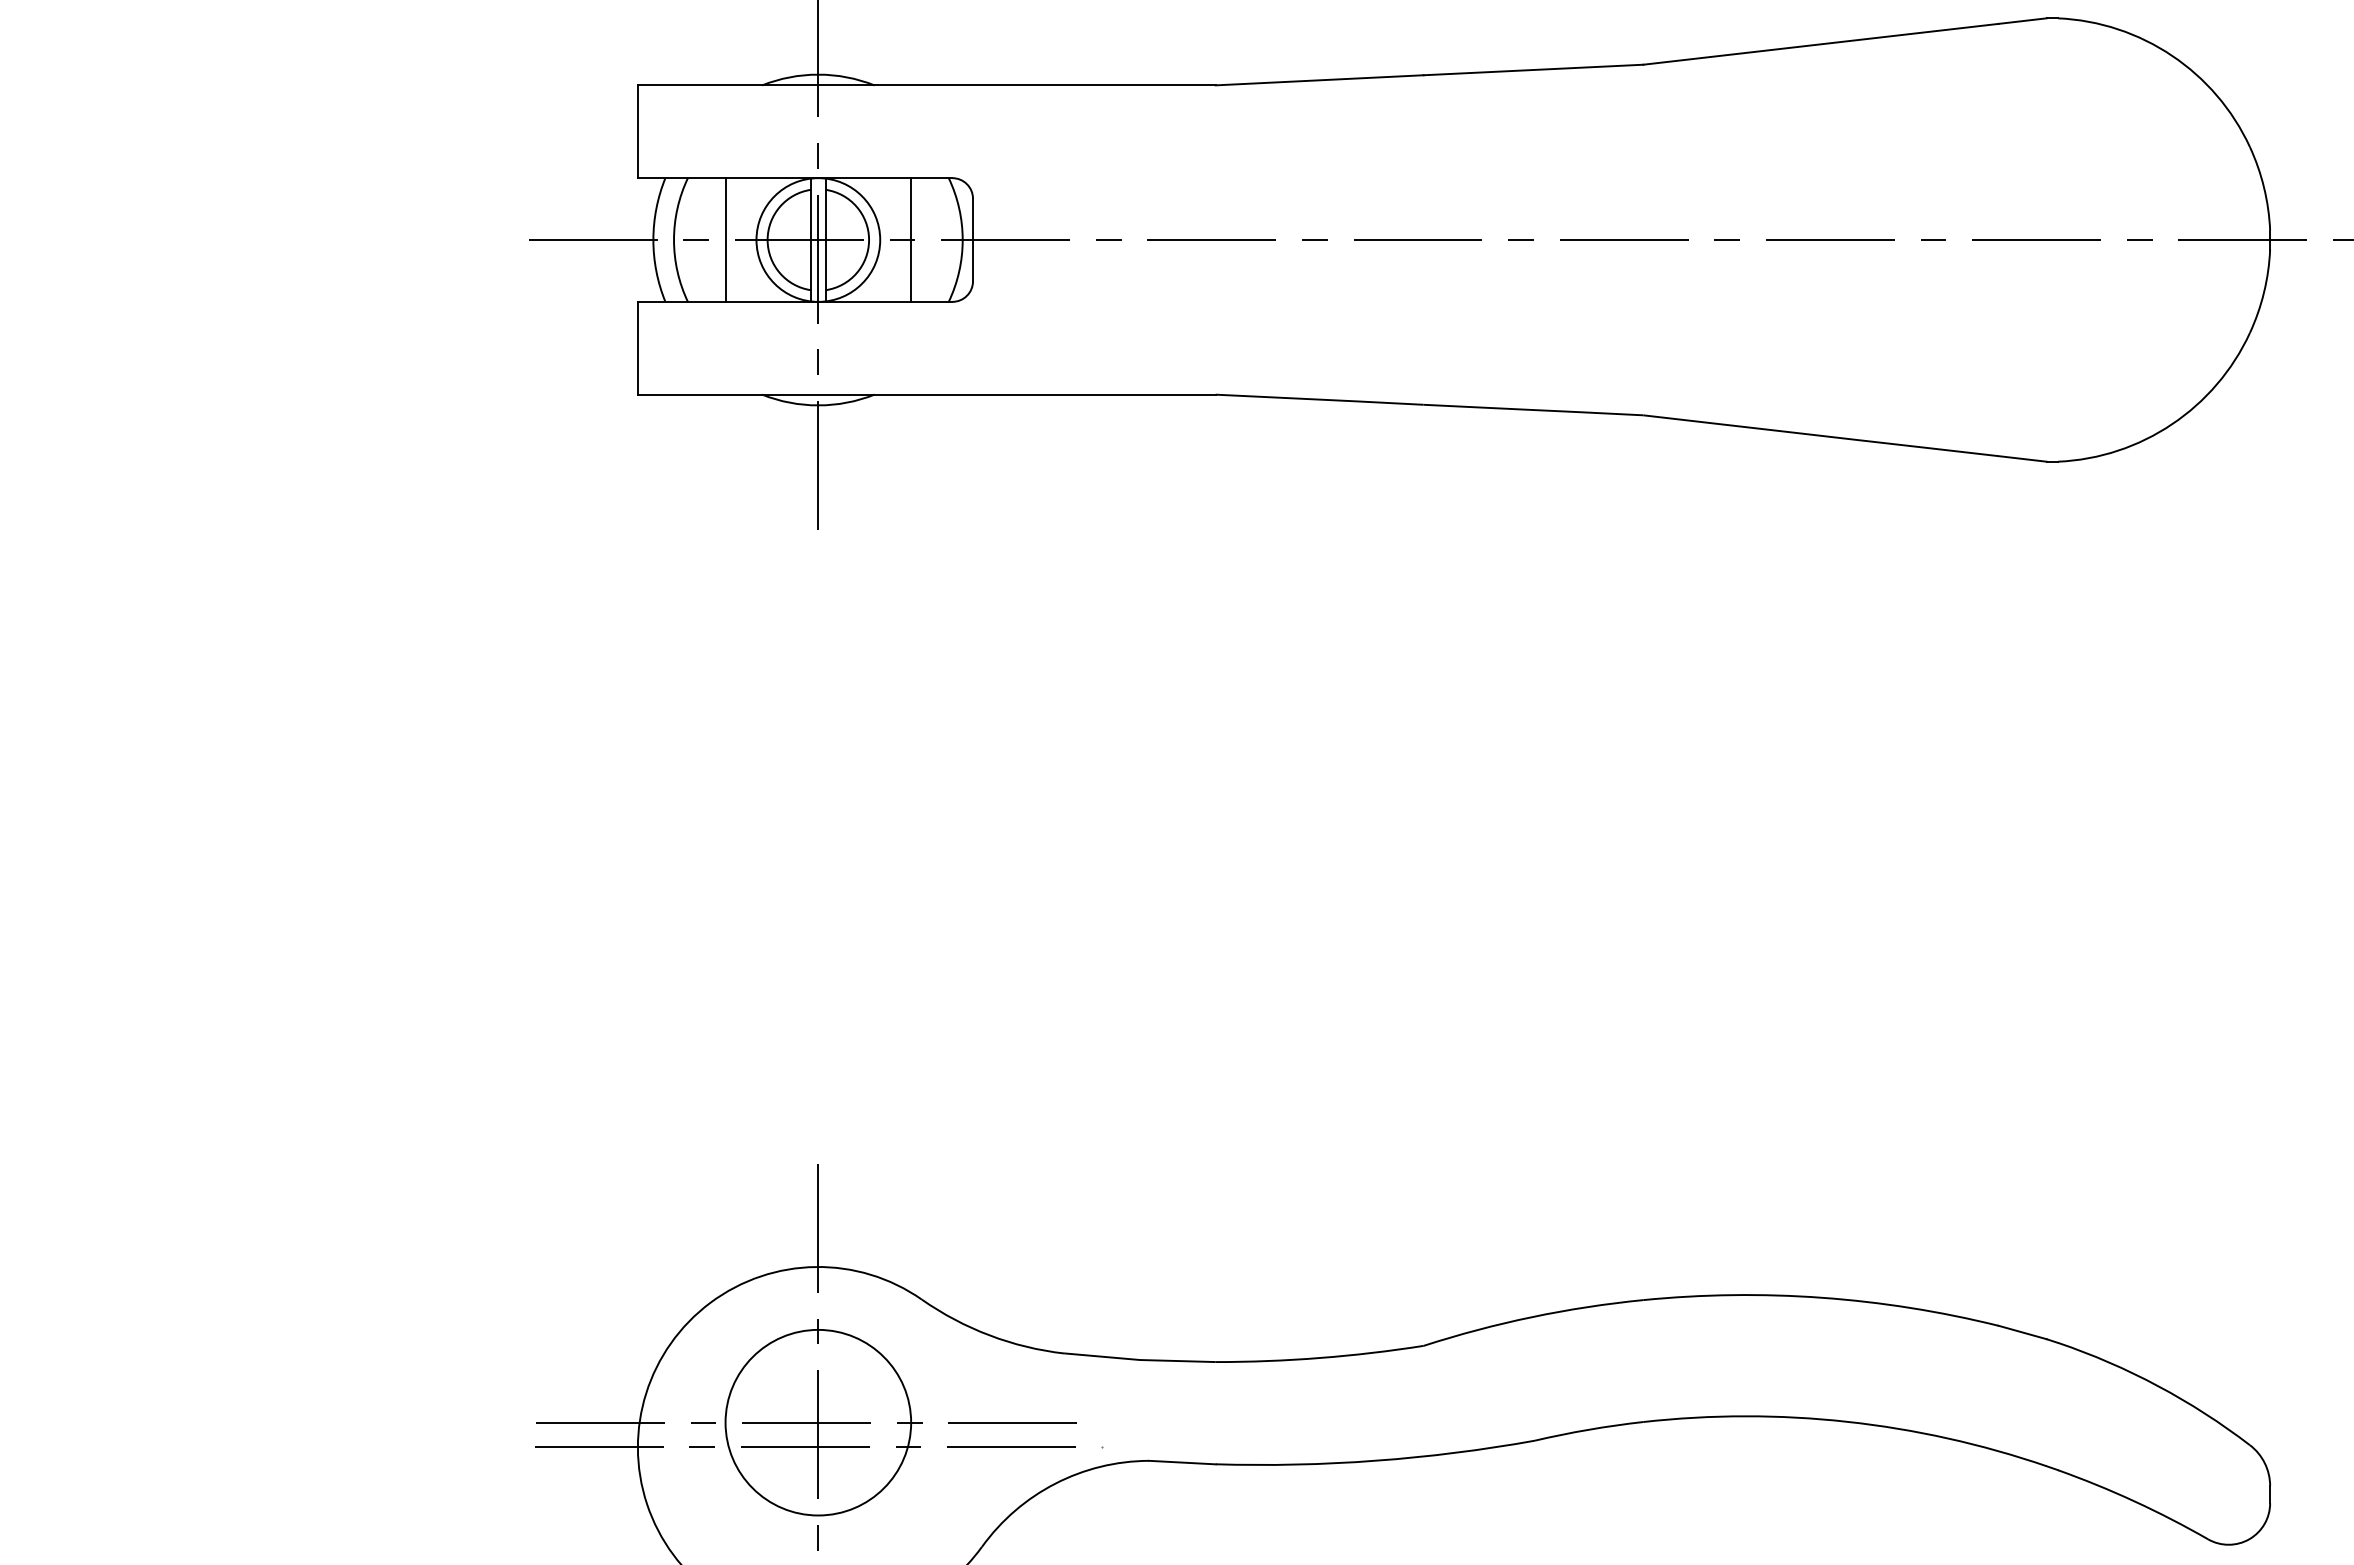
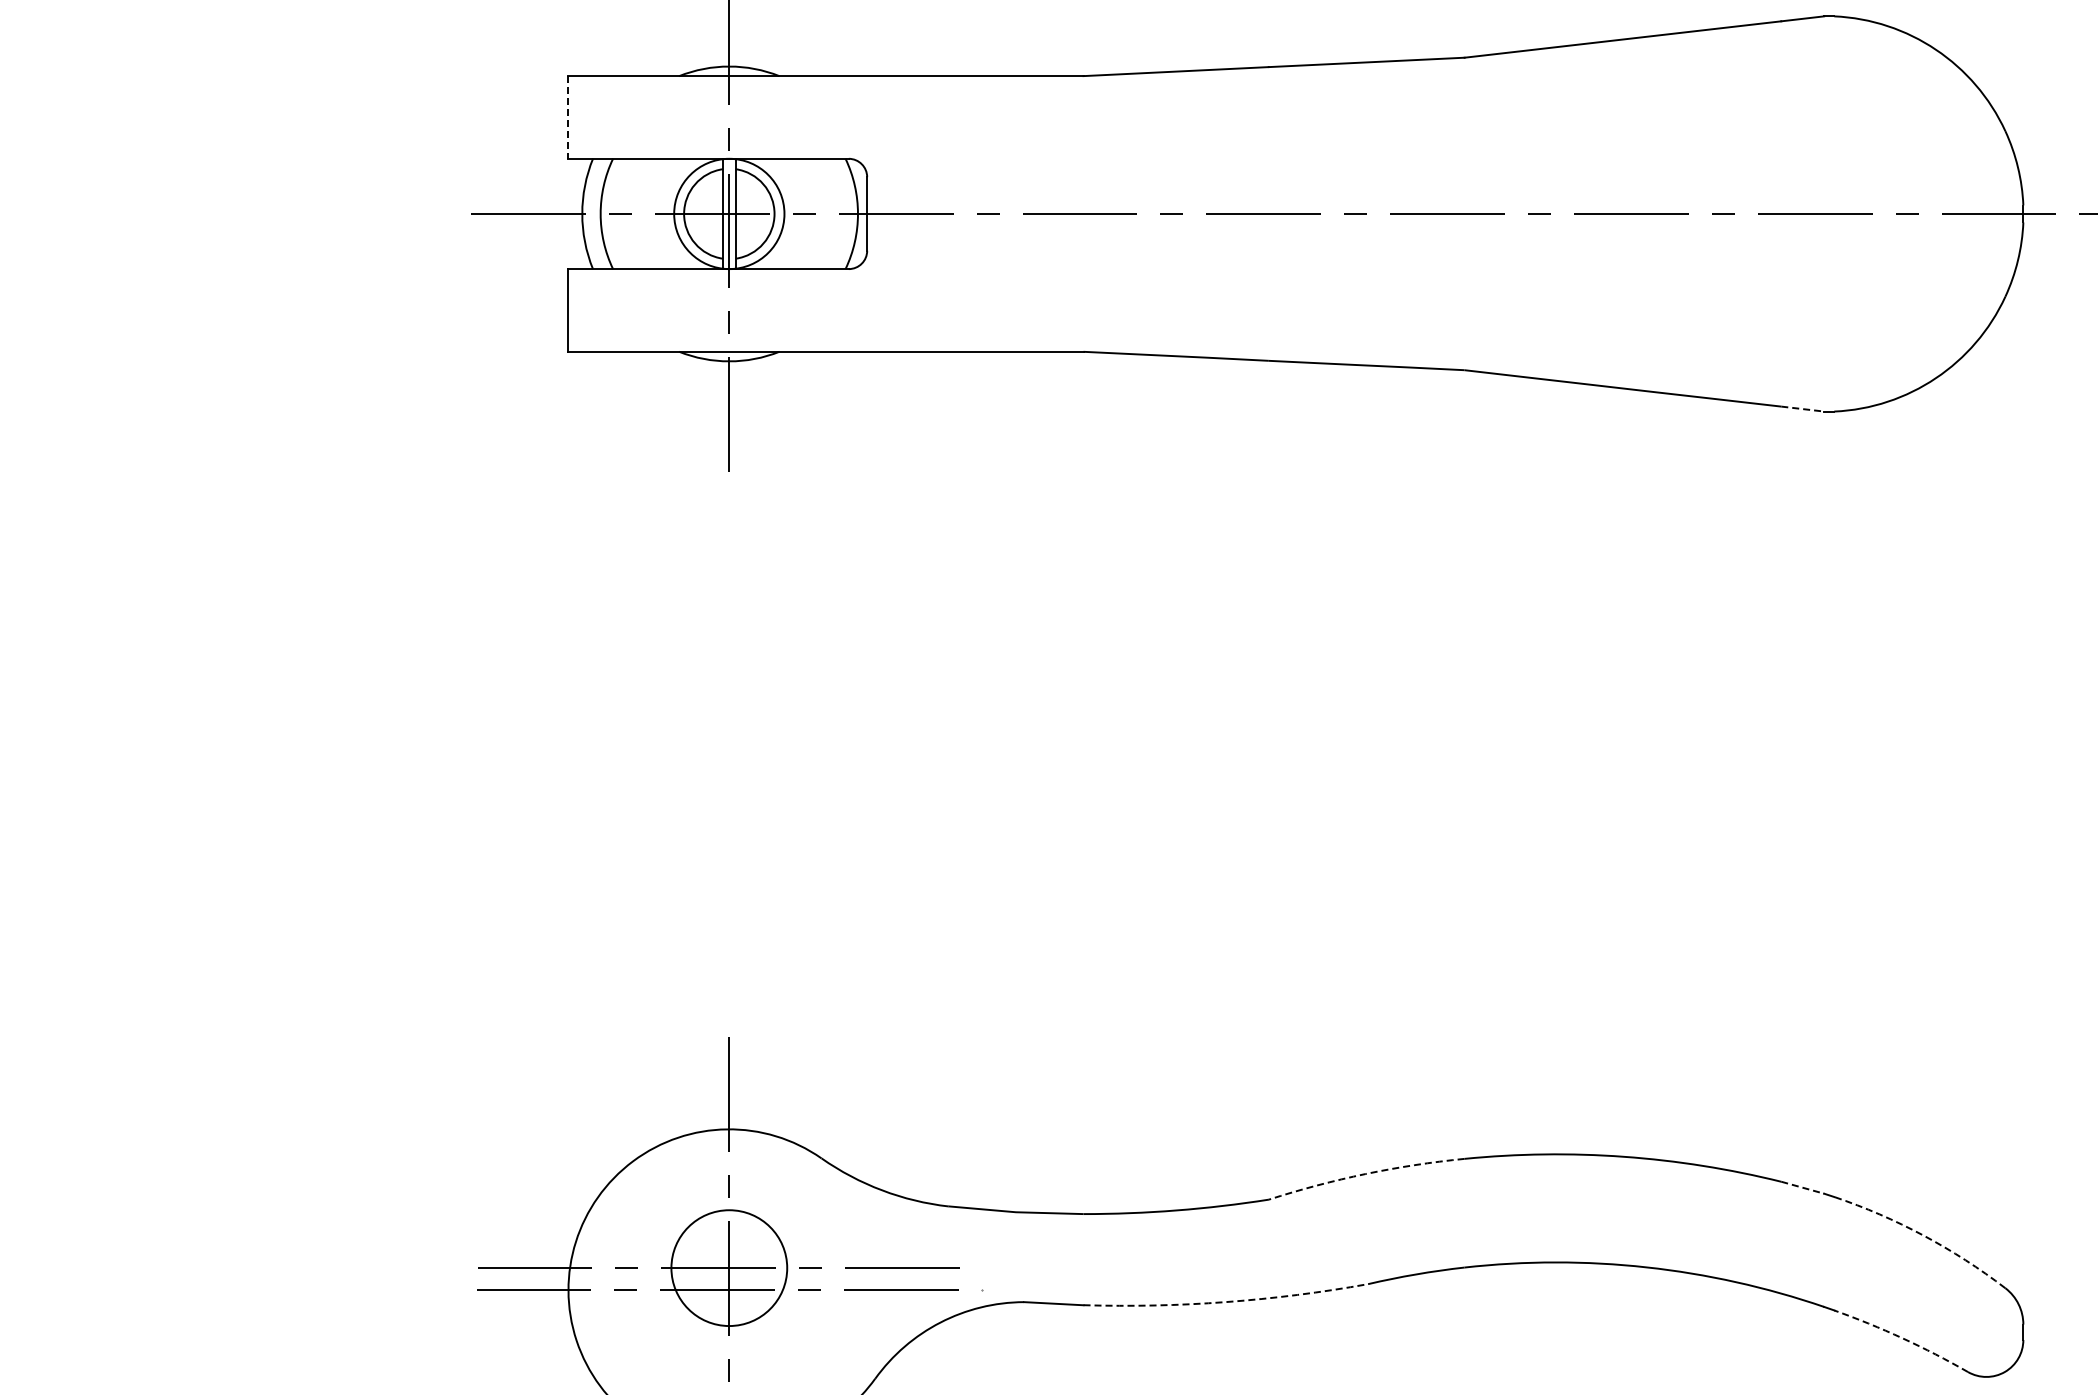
line: (637, 131) -> (568, 117), solid -> dashed
line: (725, 239) -> (646, 213), removed
line: (911, 239) -> (812, 213), removed
line: (2022, 459) -> (1802, 409), solid -> dashed
arc: (1532, 1317) -> (1365, 1174), solid -> dashed
line: (2023, 1332) -> (1803, 1187), solid -> dashed
arc: (2158, 1386) -> (1923, 1235), solid -> dashed
circle: (818, 1421) -> (729, 1267), size x0.7
arc: (1376, 1461) -> (1226, 1302), solid -> dashed
arc: (2134, 1501) -> (1902, 1338), solid -> dashed

